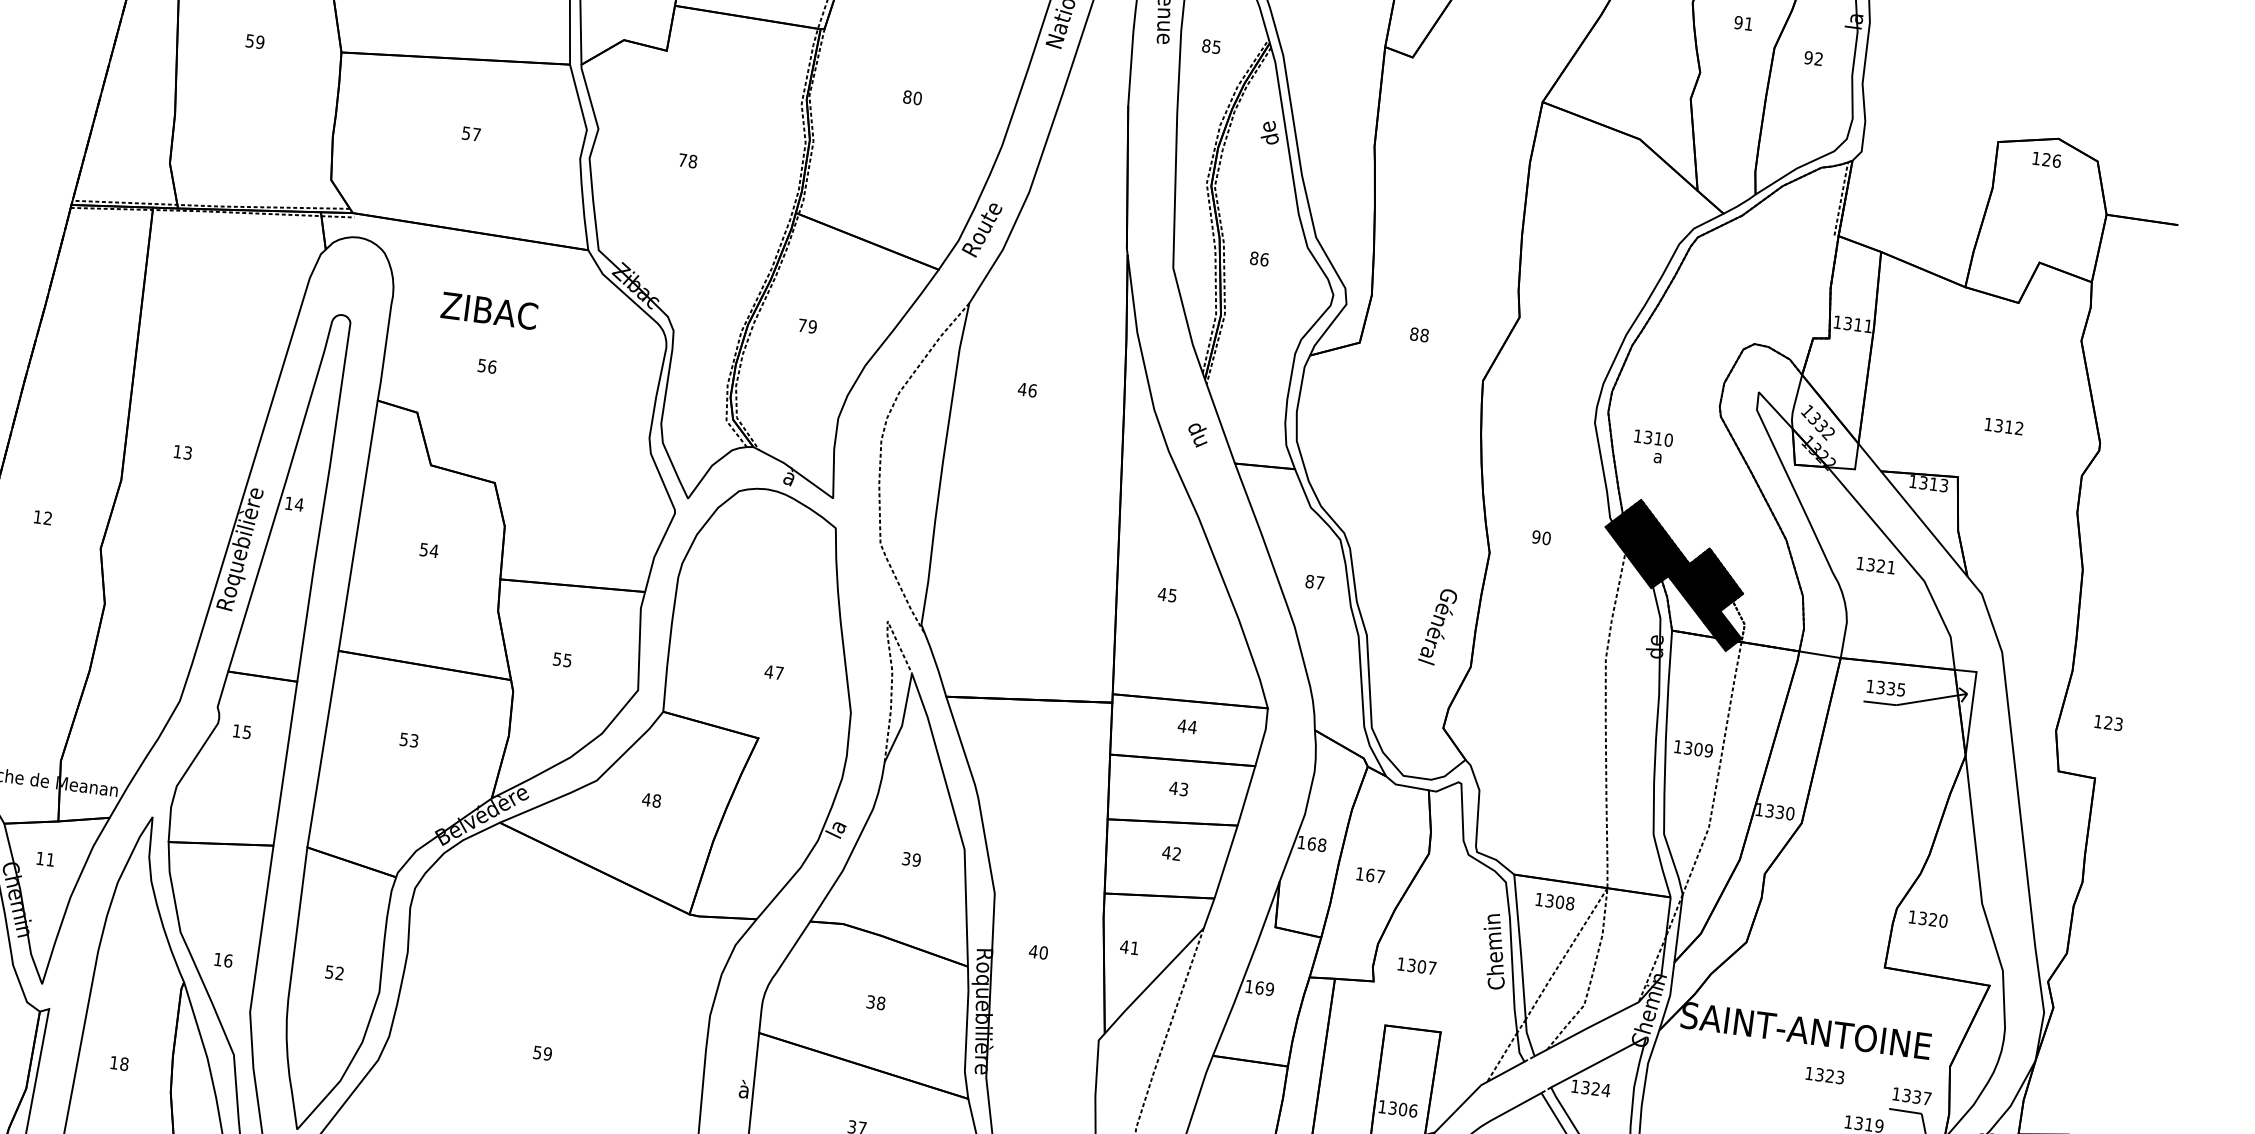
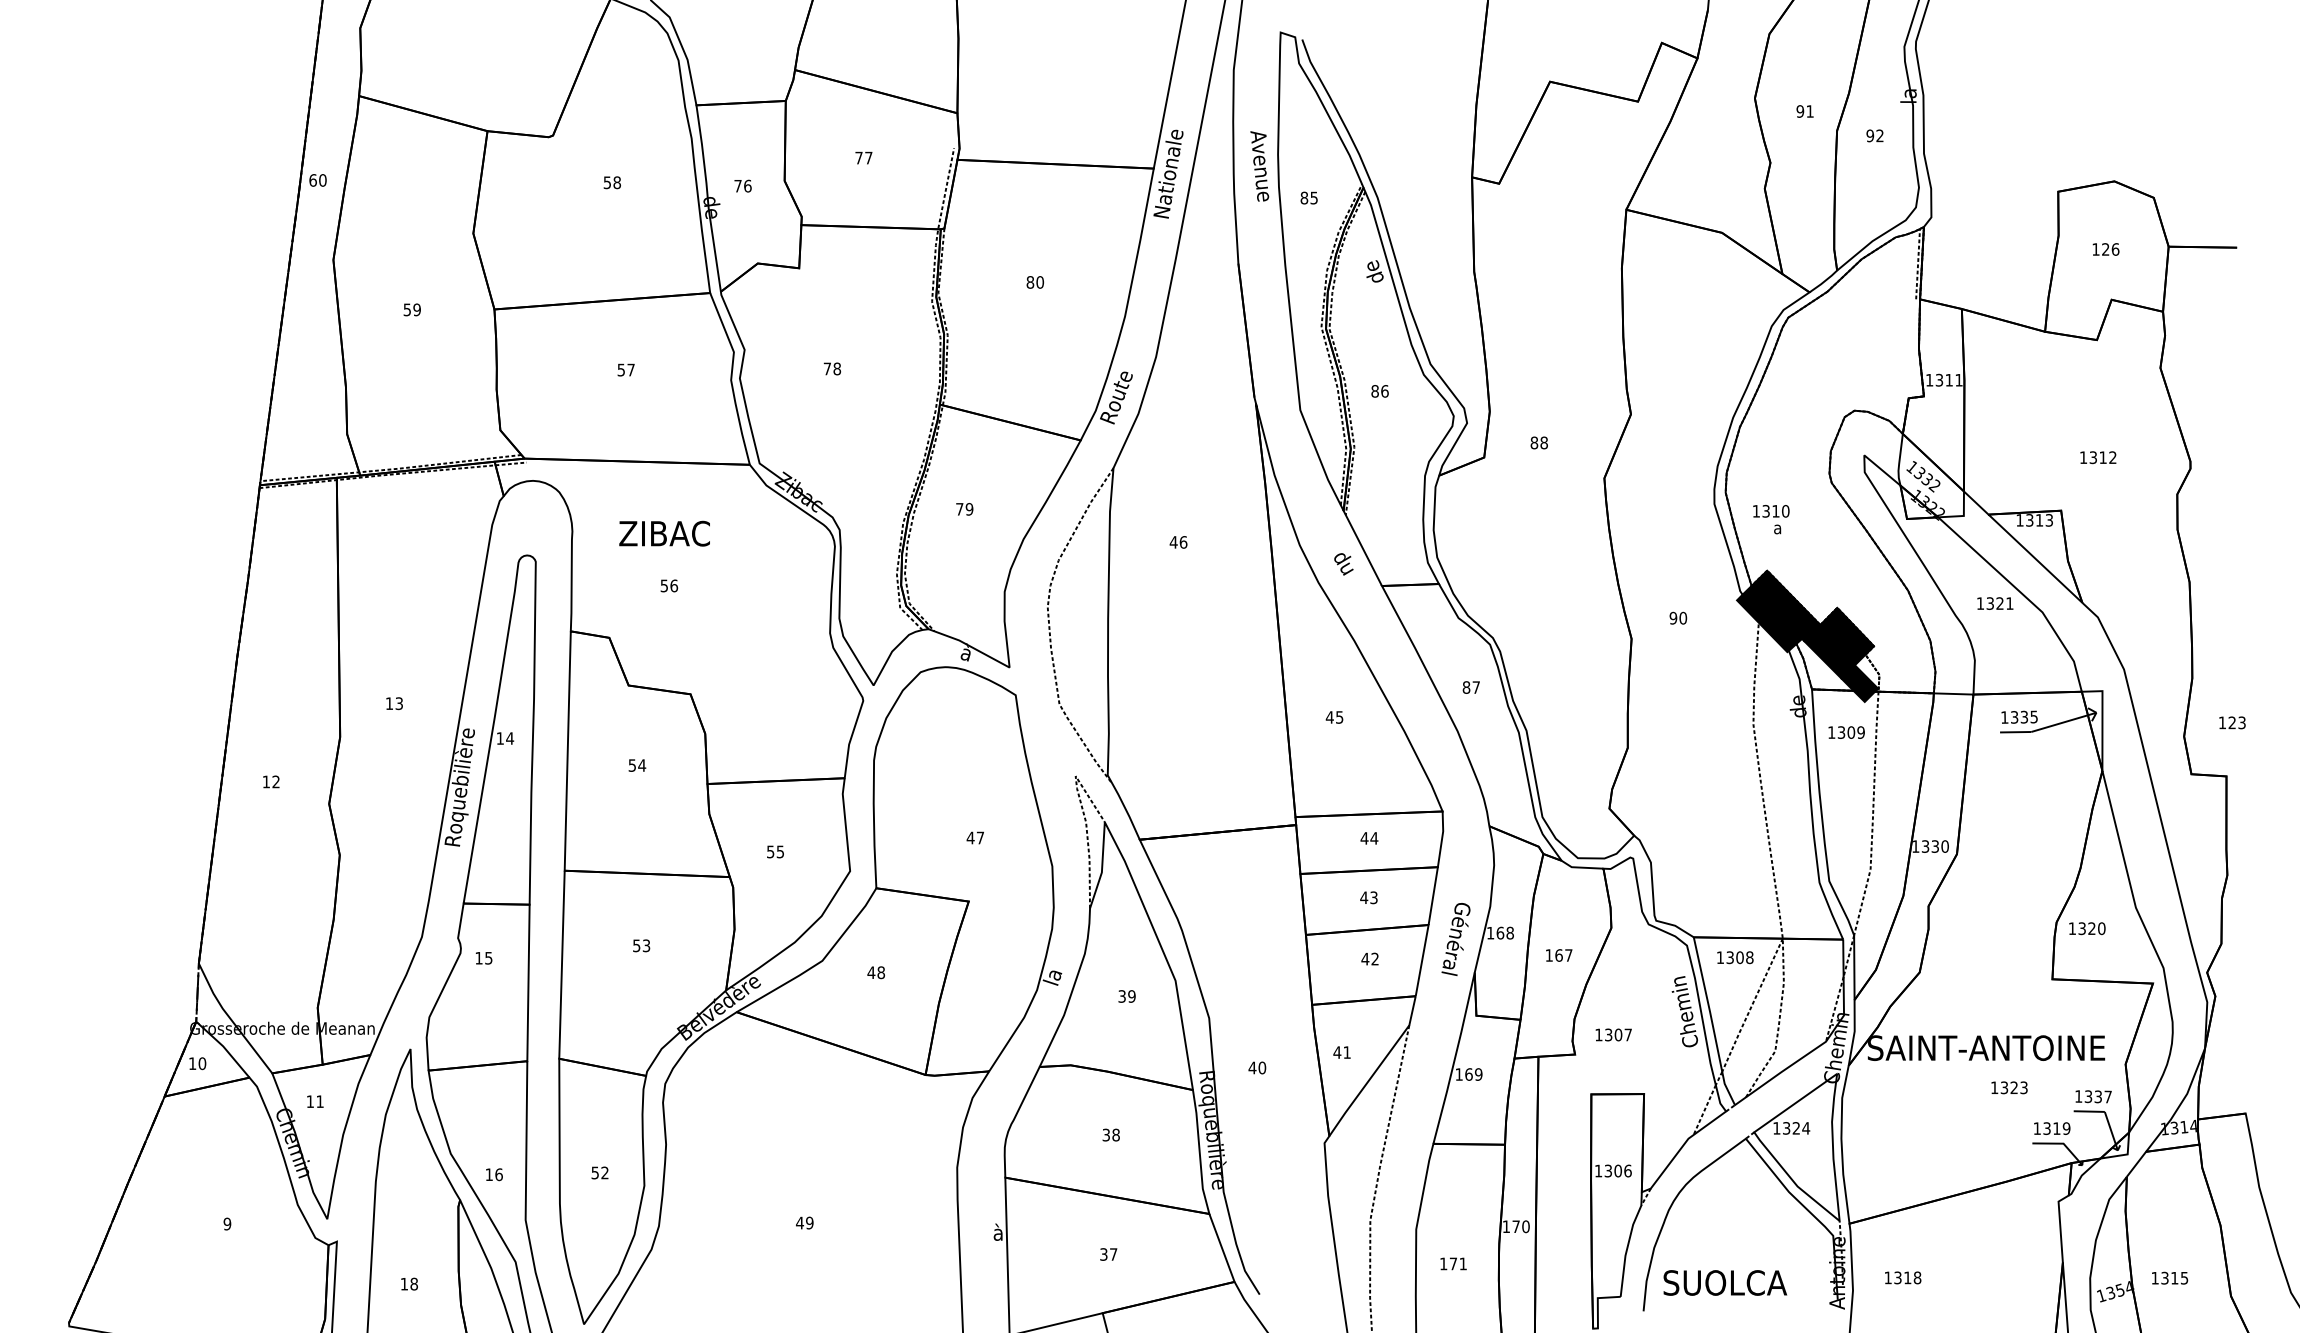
text: (2046, 159) -> (2105, 249), moved
text: (1437, 626) -> (1455, 939), moved
text: (1693, 748) -> (1846, 732), moved
text: (537, 1051) -> (799, 1222), 59 -> 49

